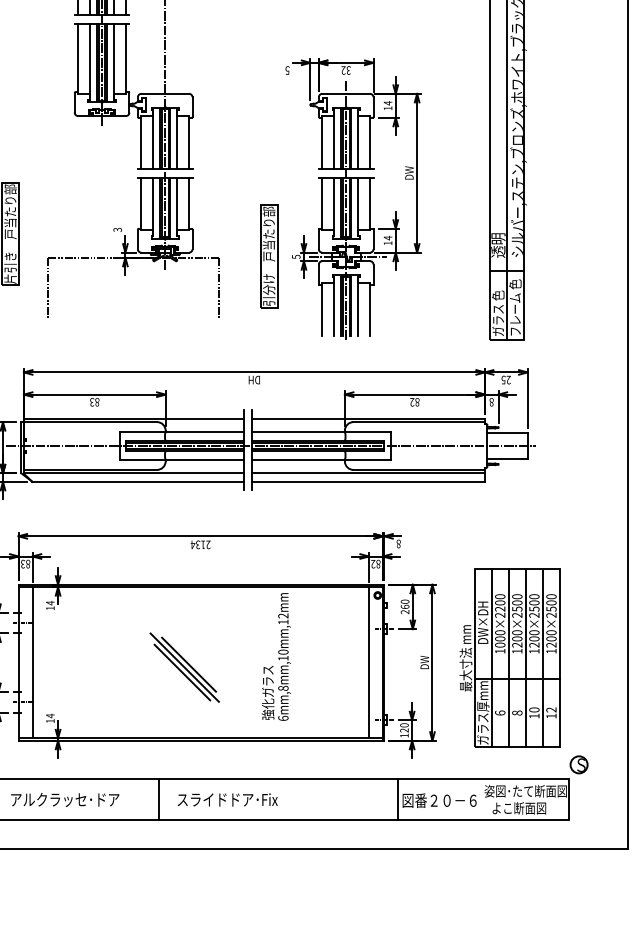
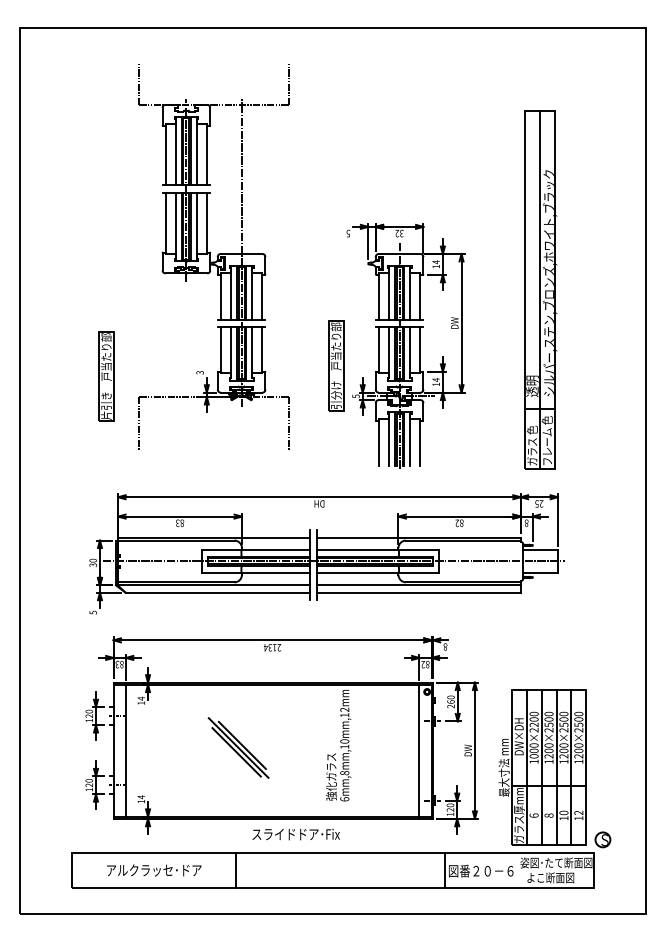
part: (269, 255) -> (336, 365), moved
part: (509, 657) -> (542, 767), moved
part: (184, 667) -> (238, 747), moved
text: (226, 799) -> (295, 834), moved

